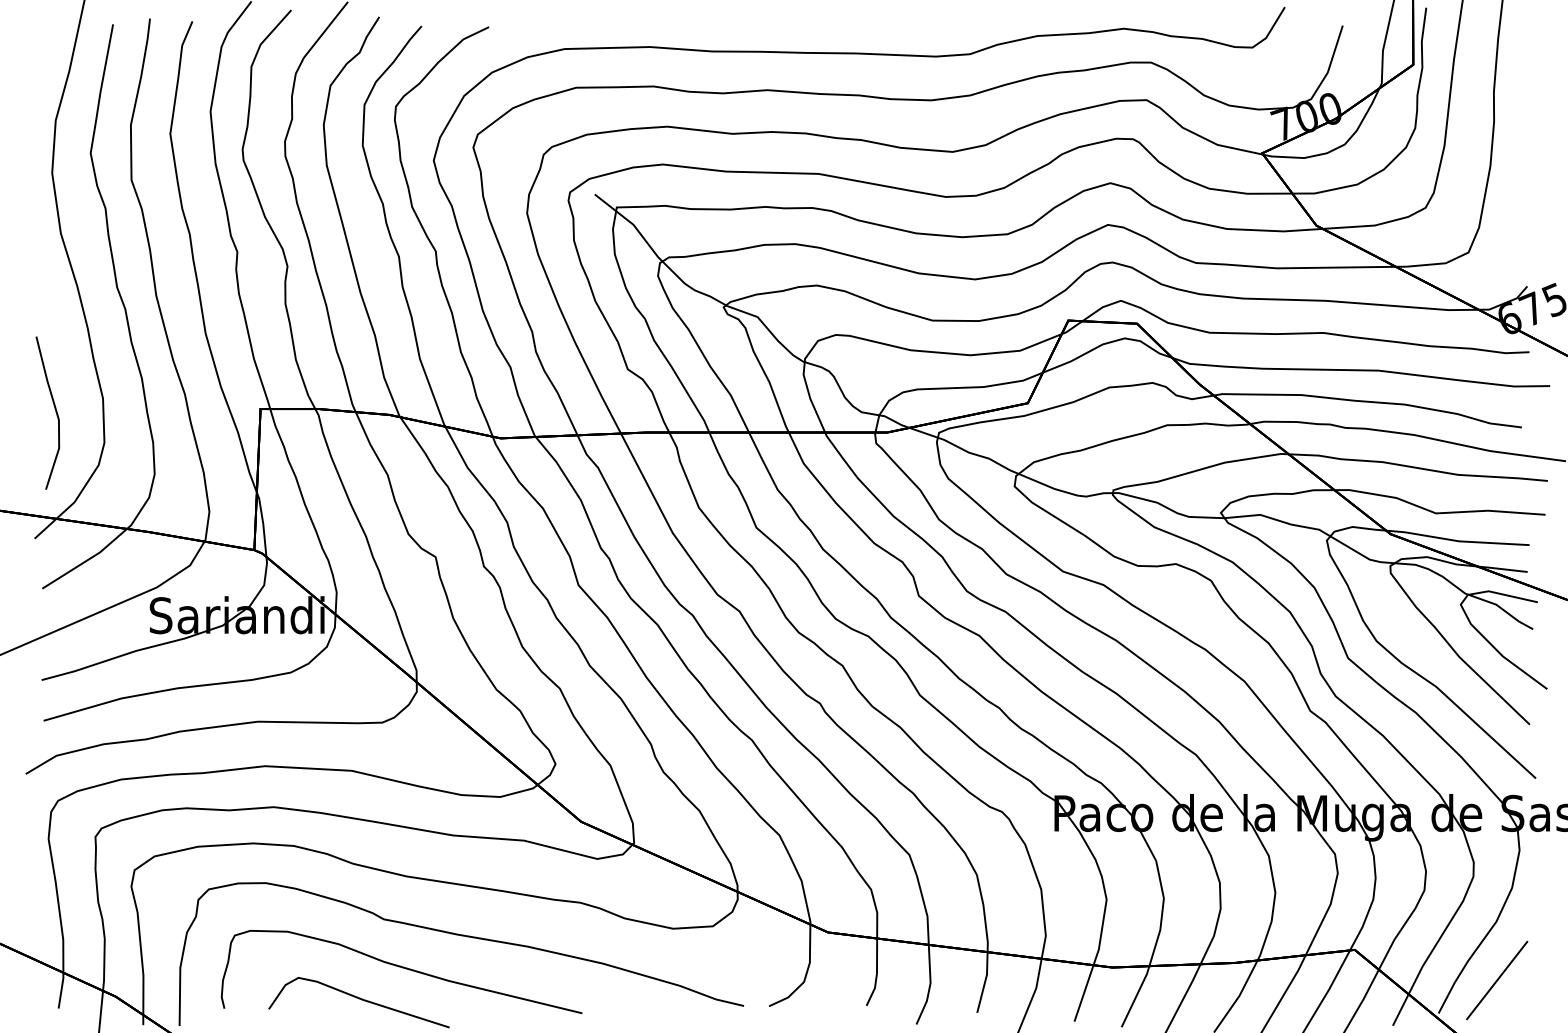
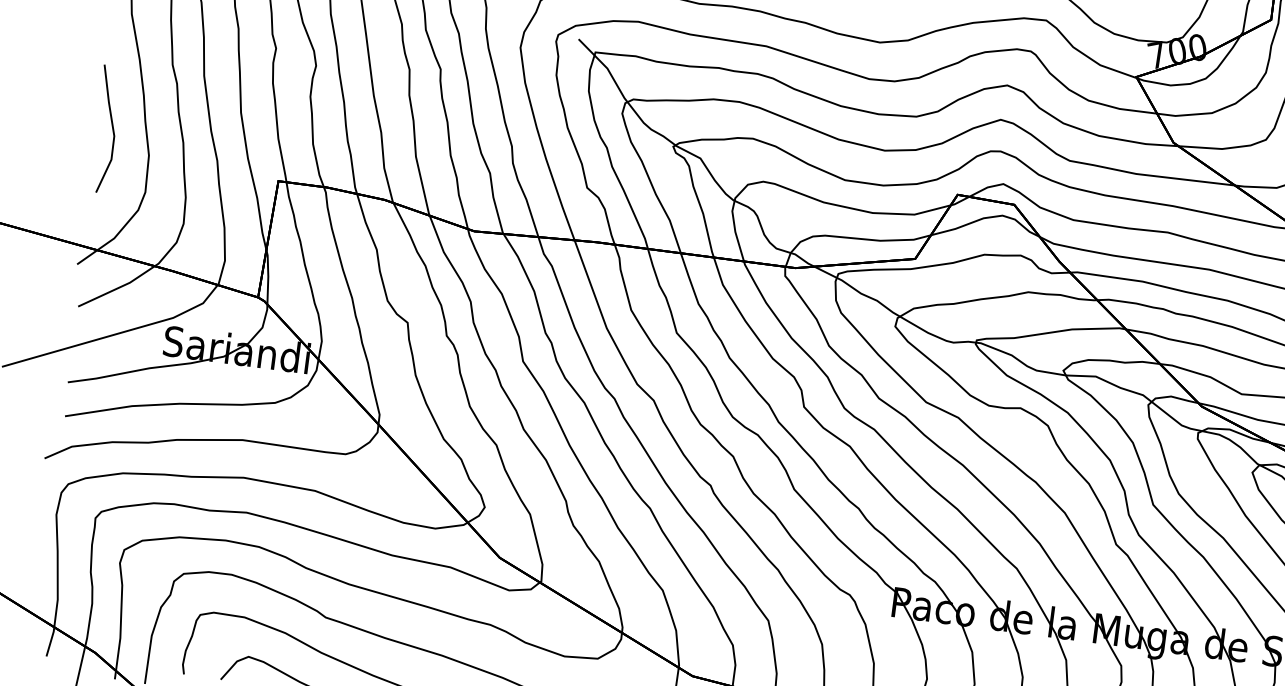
line: (54, 409) -> (111, 127), moved

